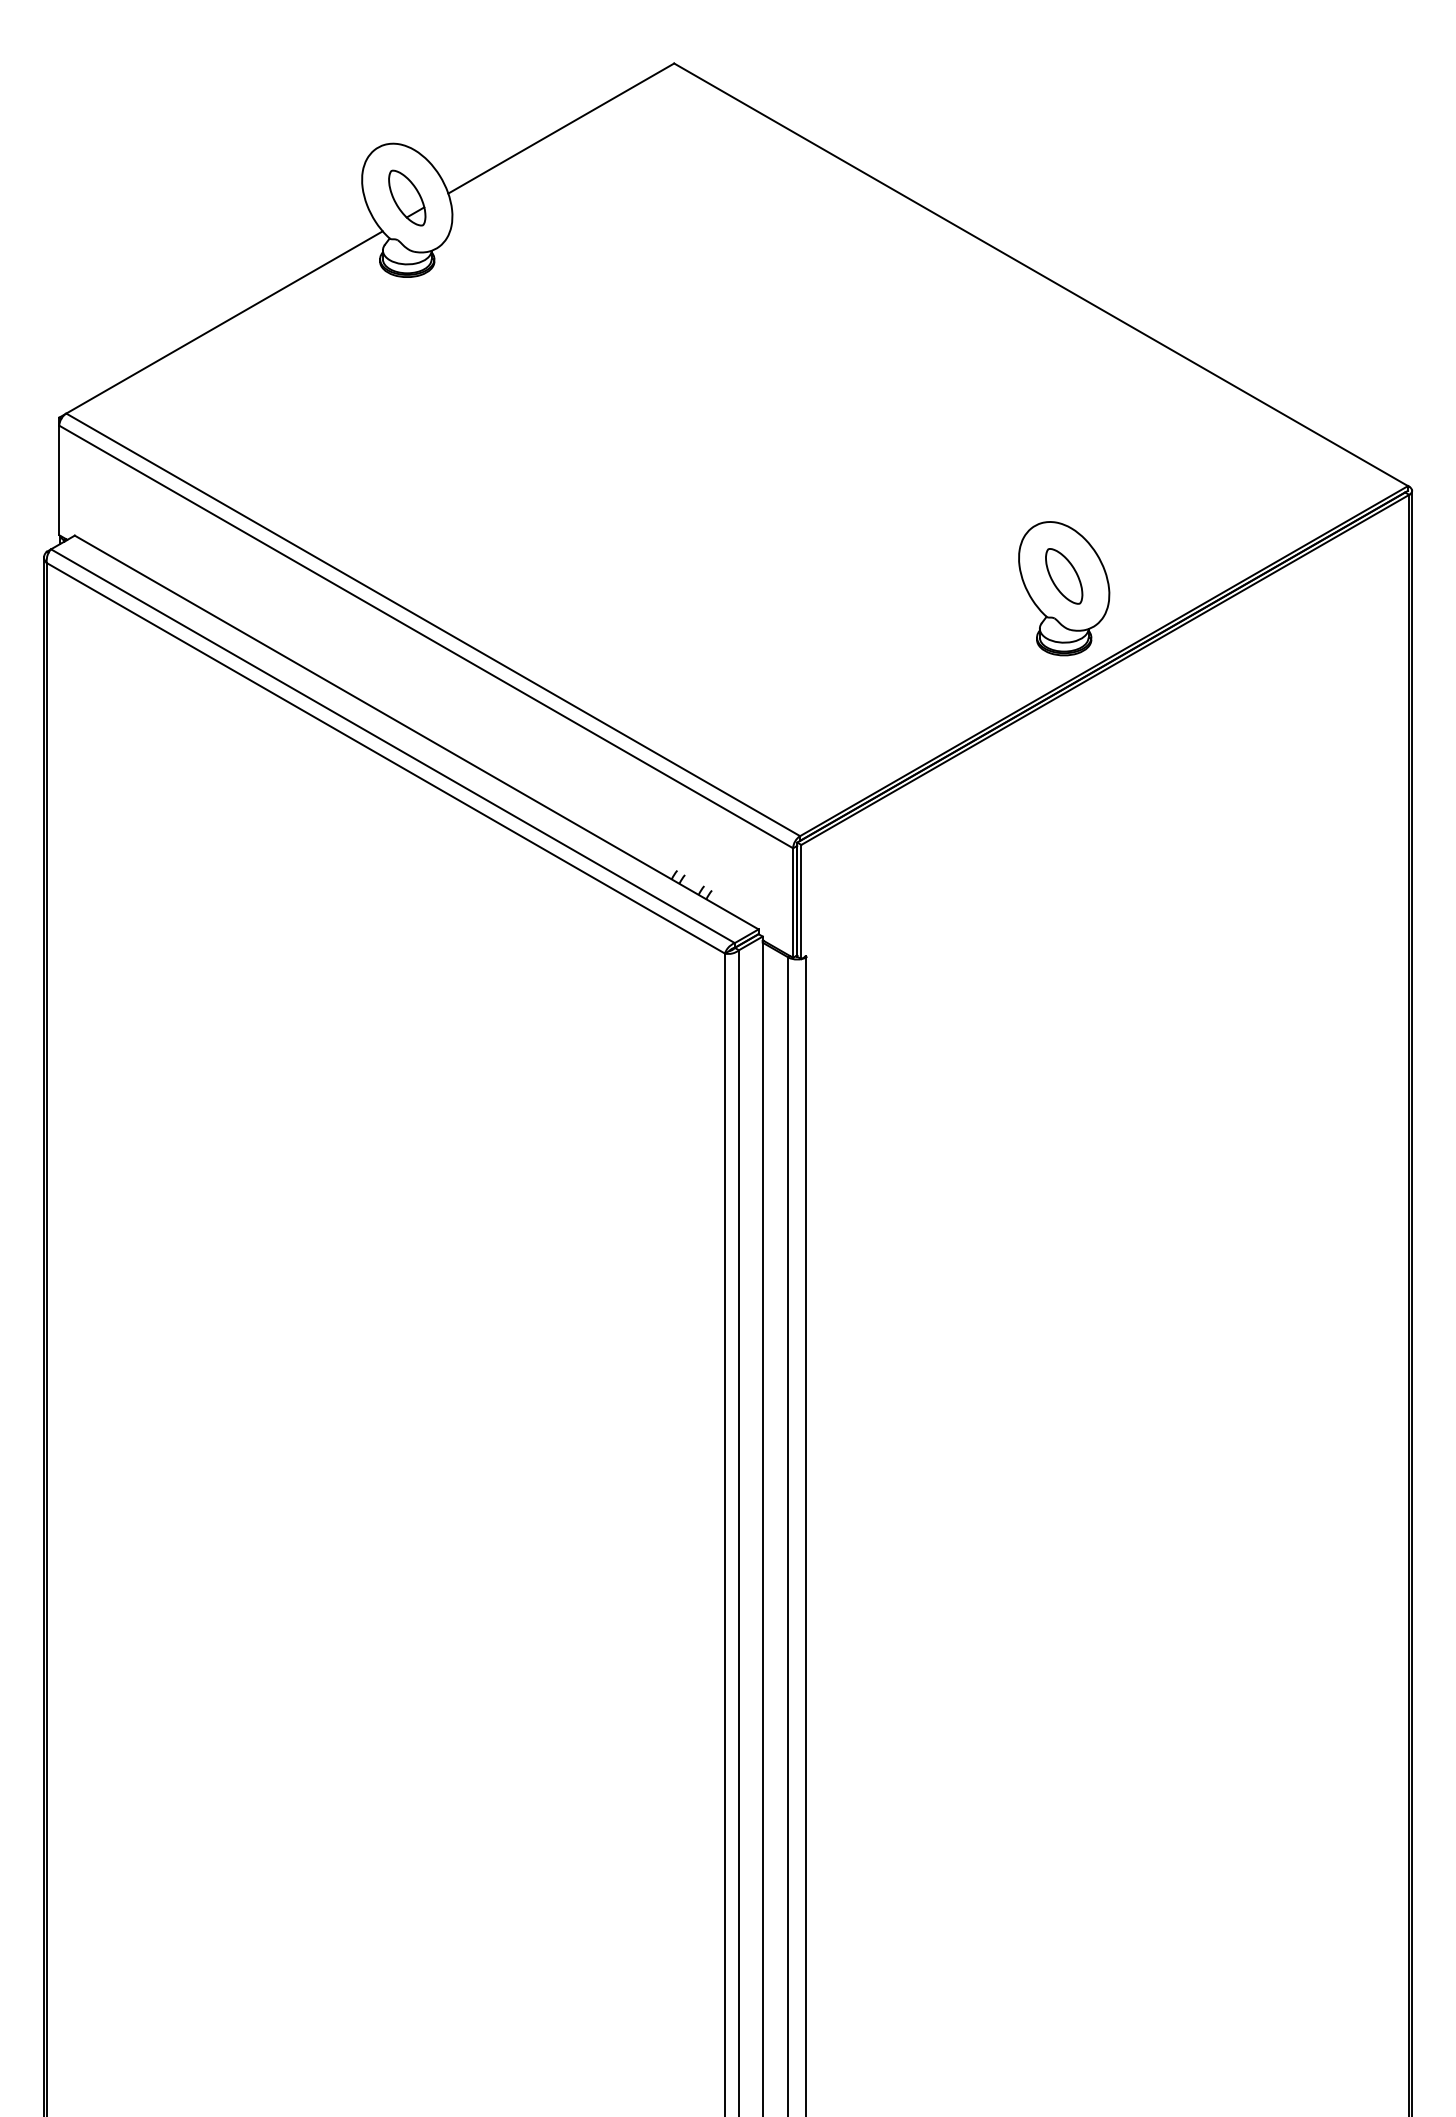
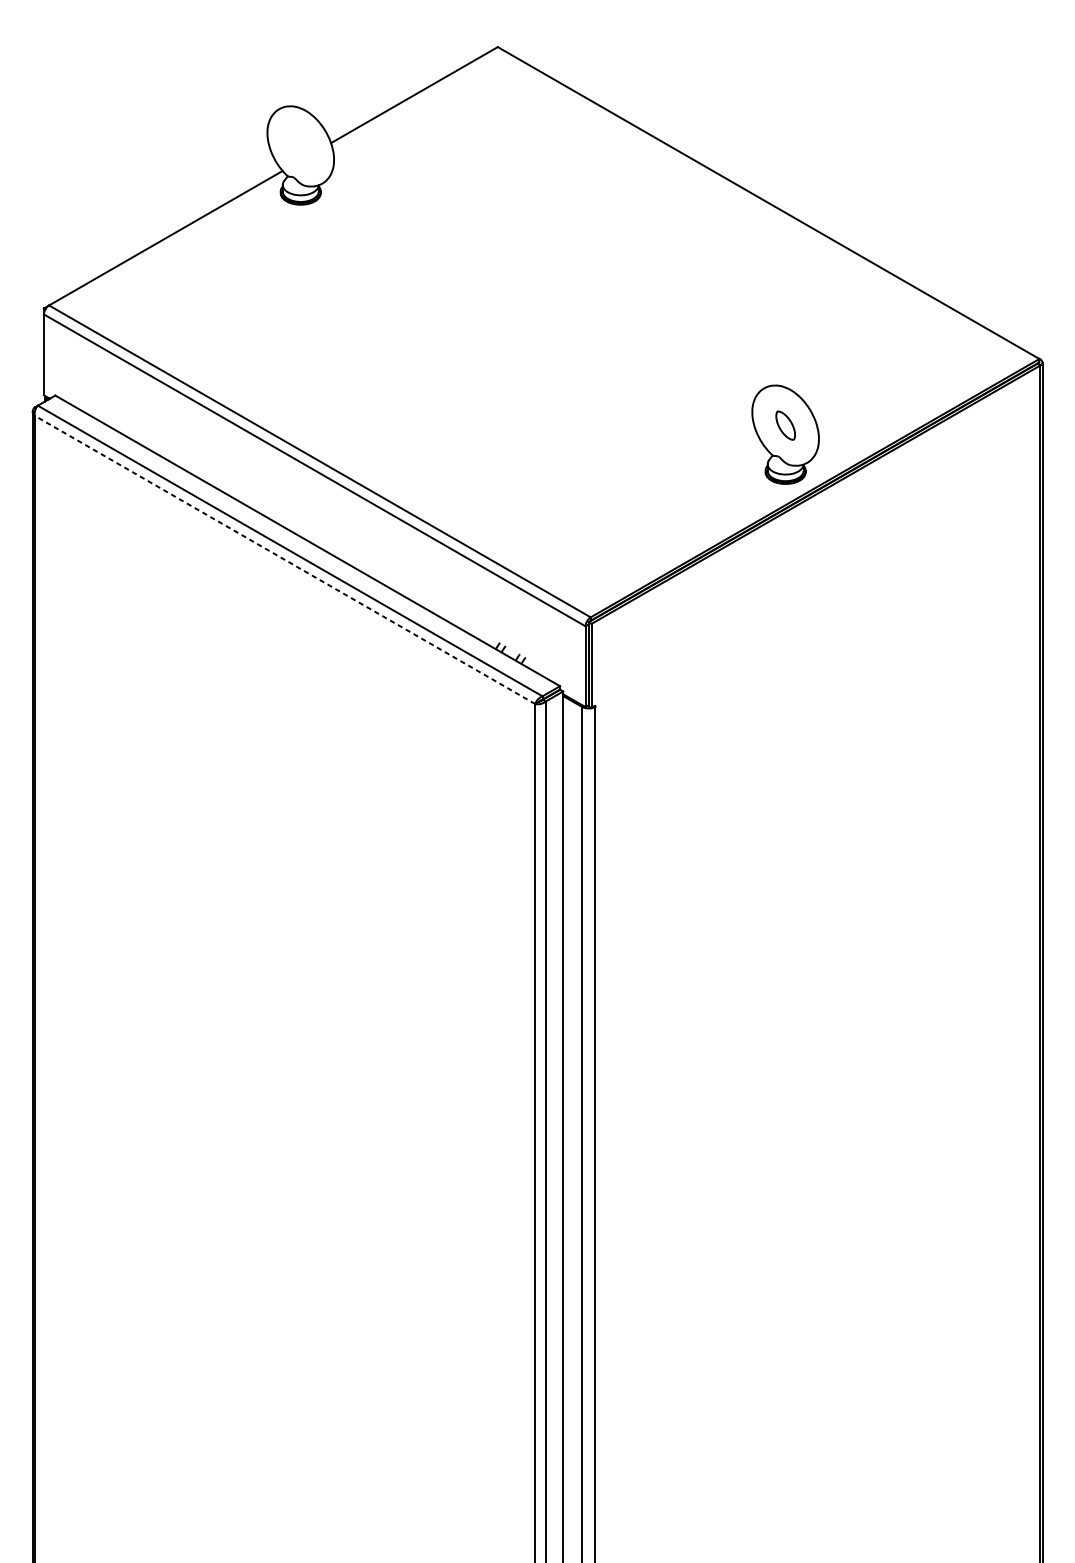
part: (407, 197) -> (300, 145), removed
part: (1064, 576) -> (785, 425), size x0.7
line: (385, 758) -> (284, 560), solid -> dashed

